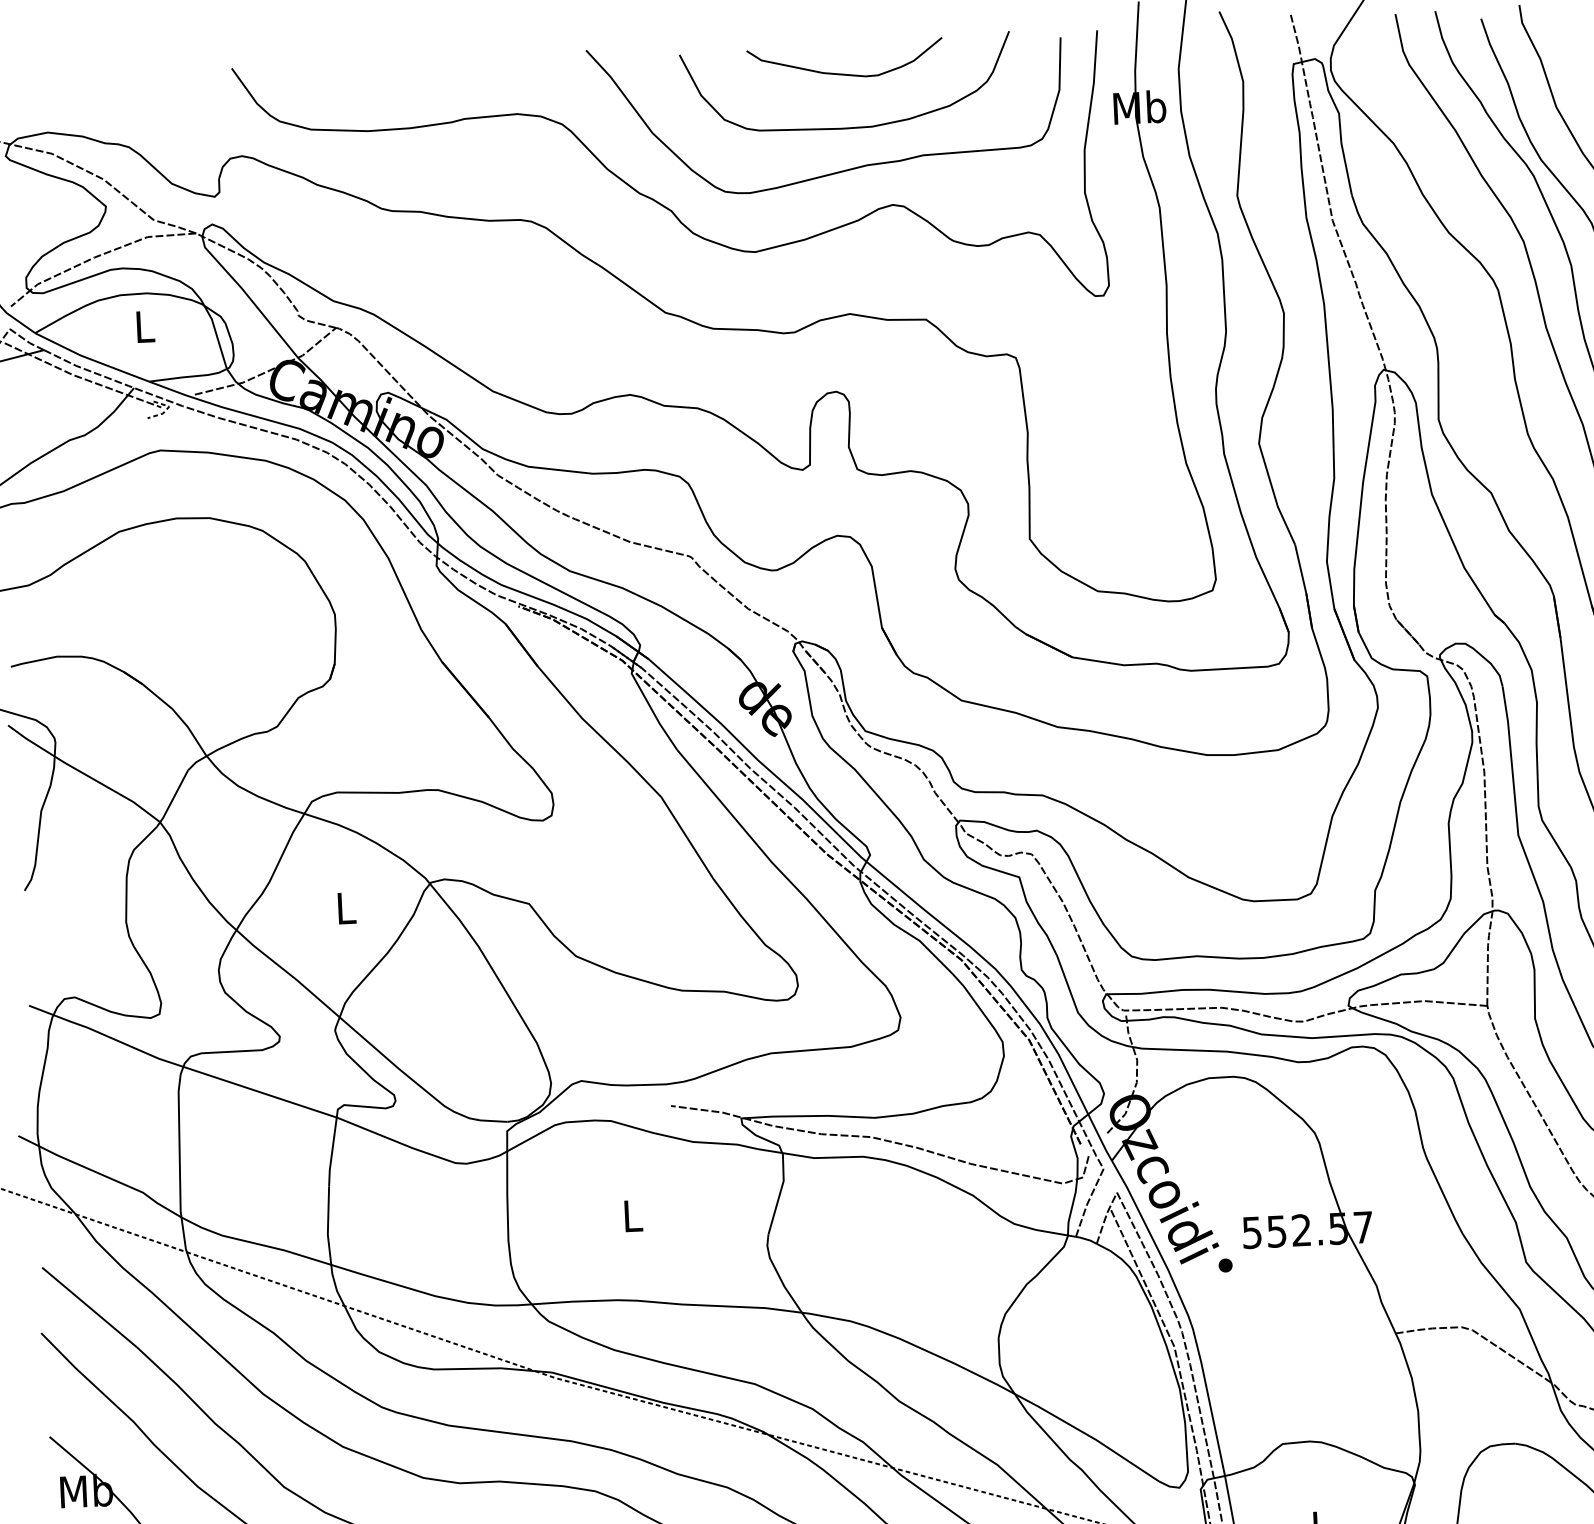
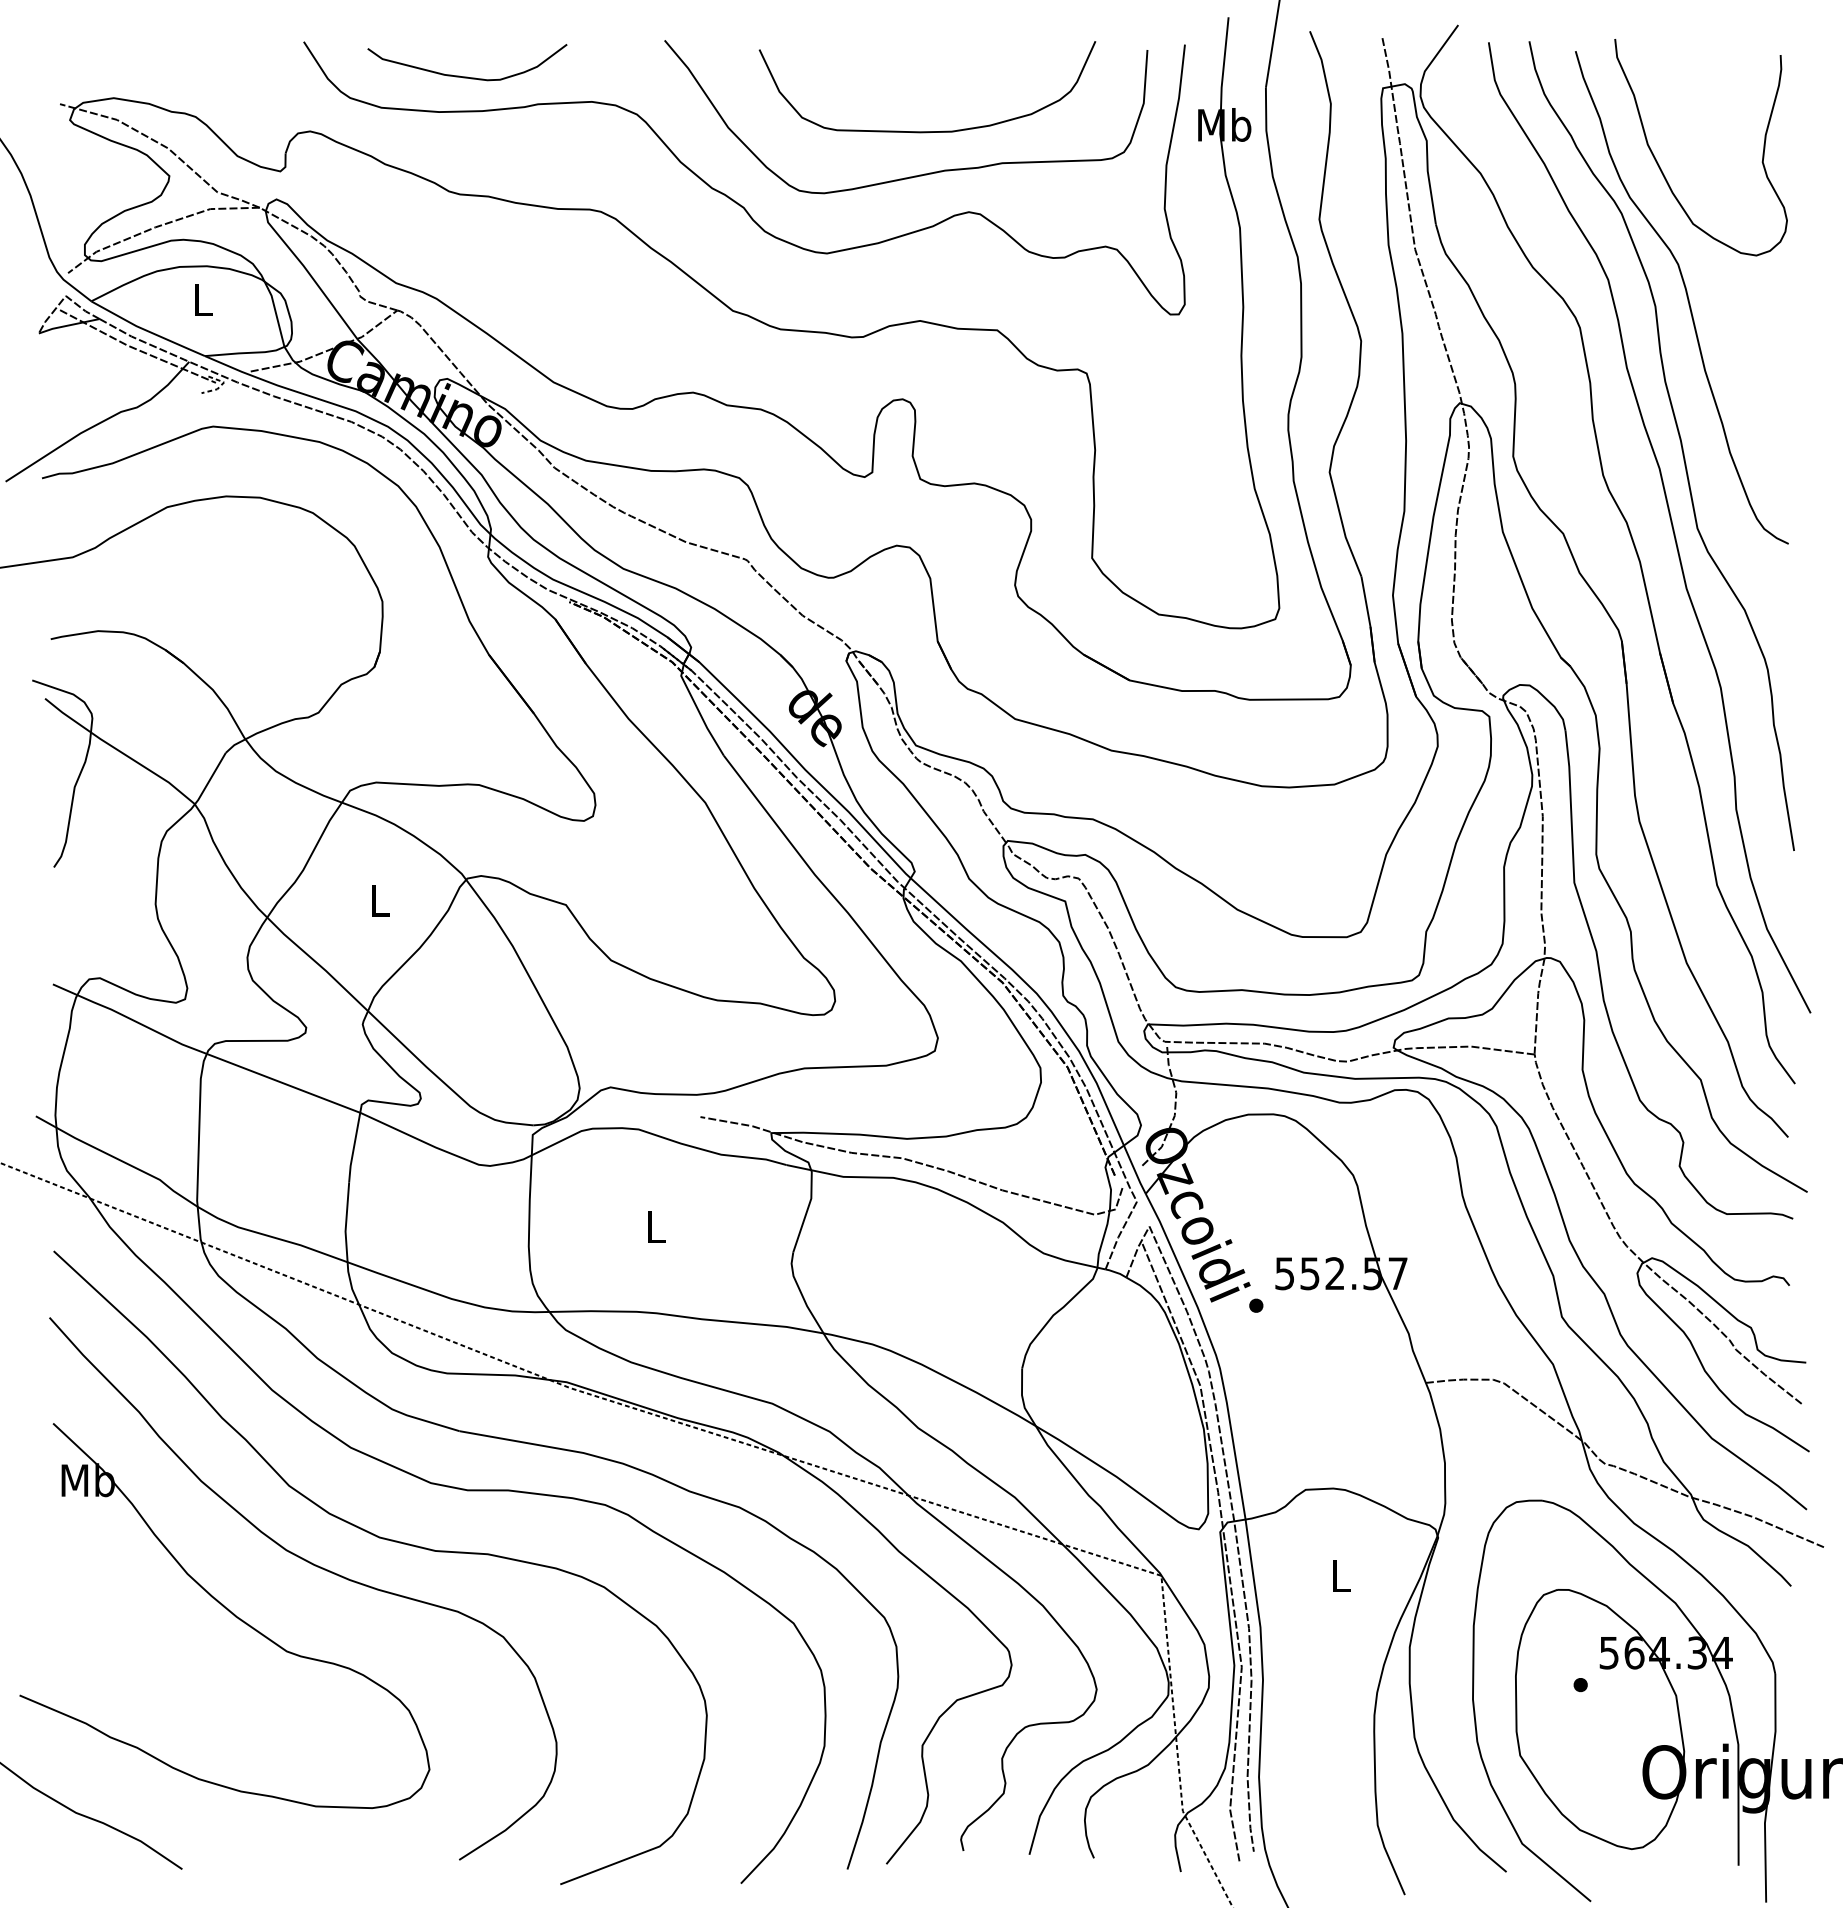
curve: (845, 73) -> (467, 76), moved

